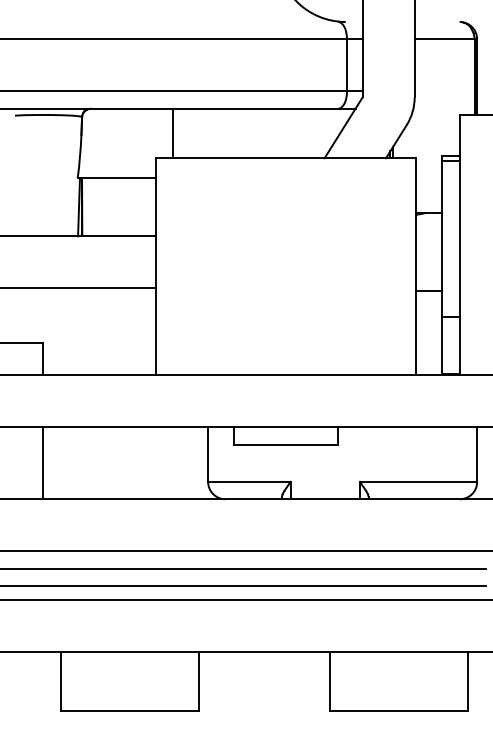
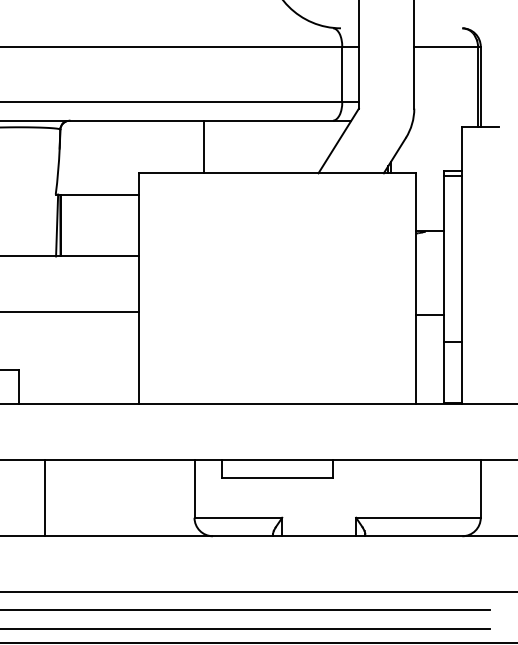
line: (173, 133) -> (204, 147), moved
line: (43, 463) -> (44, 498), moved

